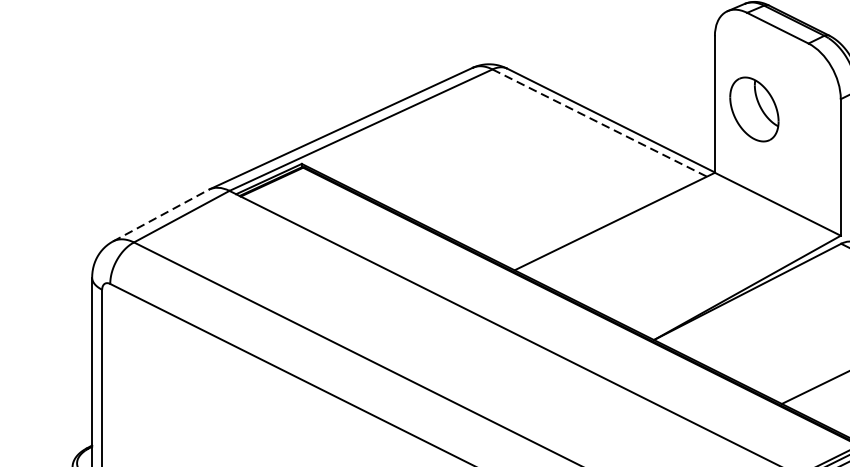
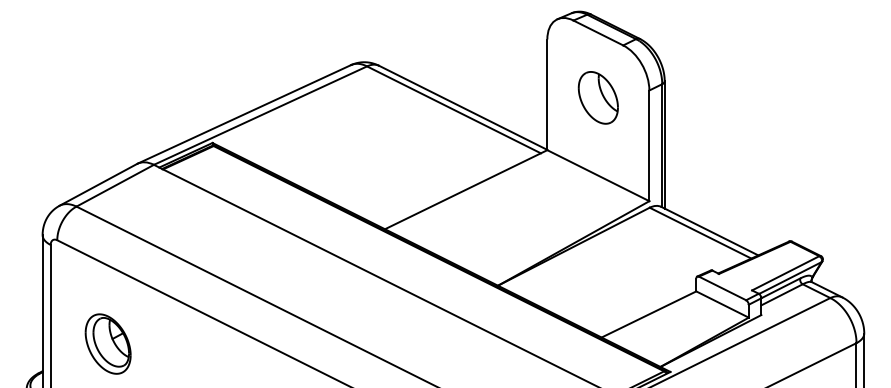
part: (753, 109) -> (597, 97), moved
line: (600, 123) -> (454, 110), dashed -> solid
line: (161, 215) -> (98, 184), dashed -> solid
part: (172, 411) -> (107, 343), added

